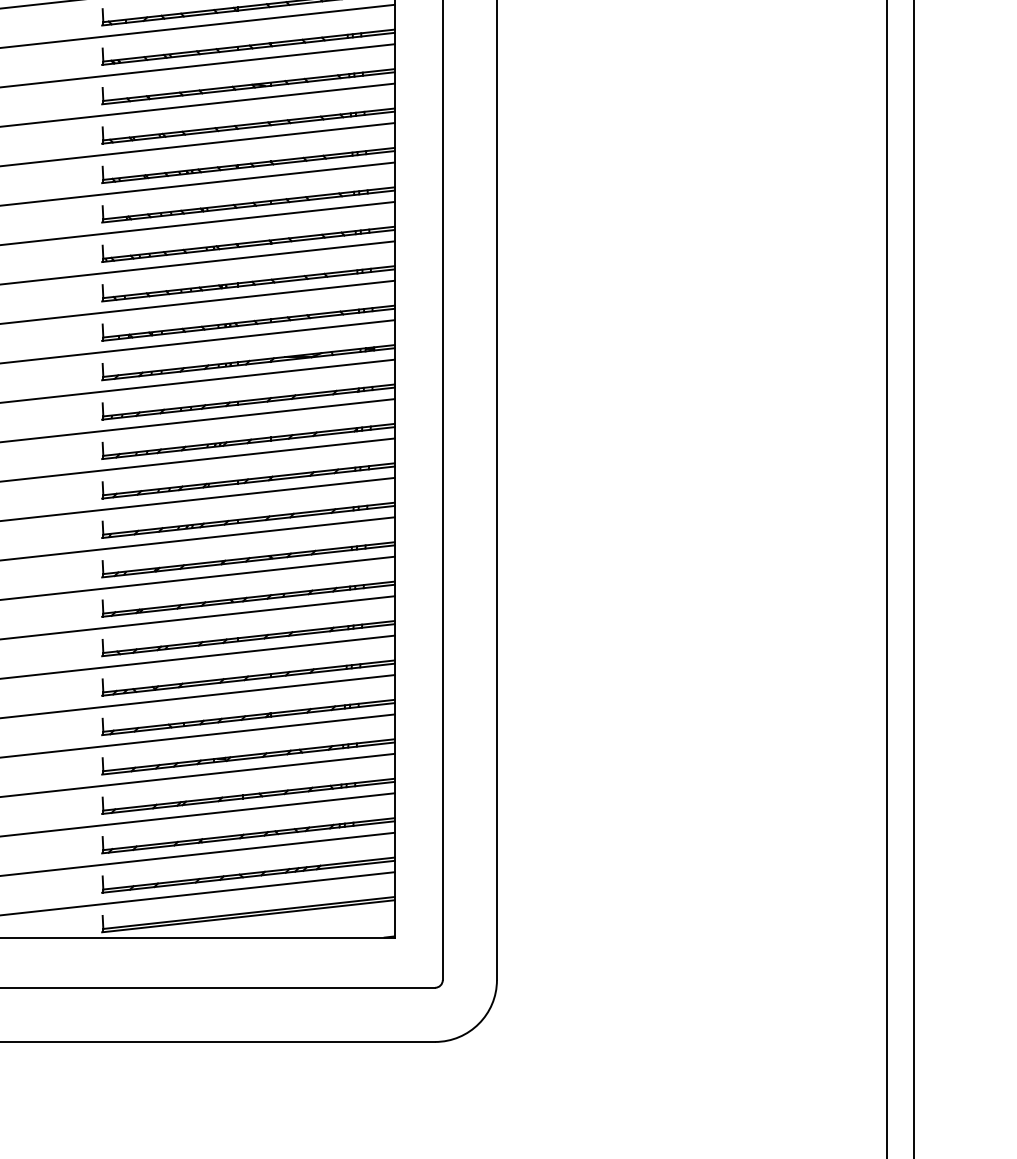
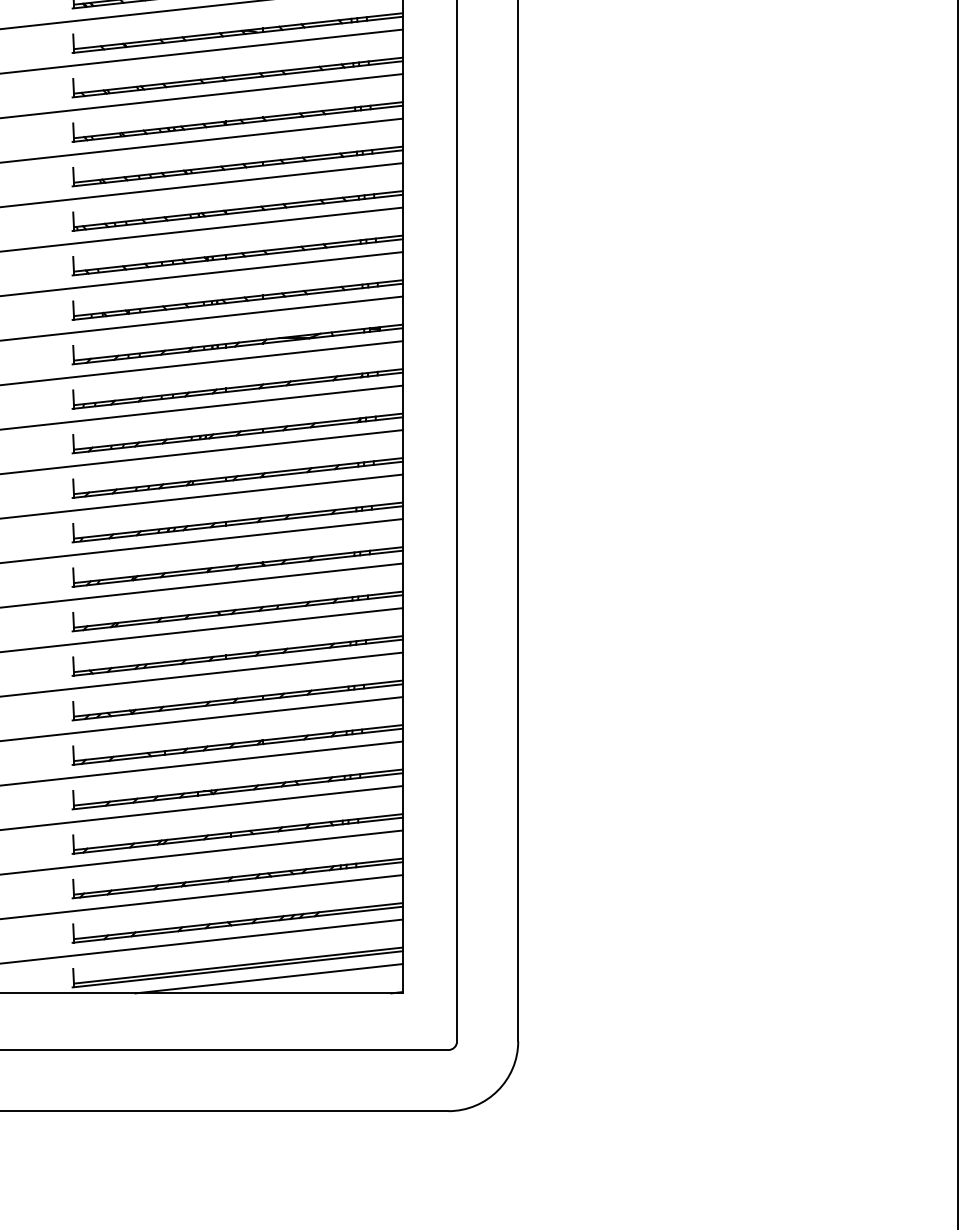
line: (275, 924) -> (268, 978), added

